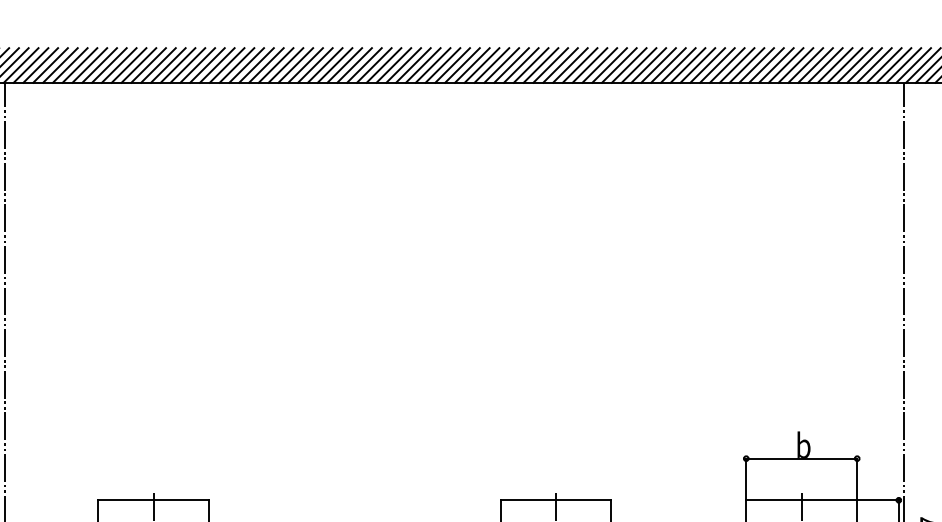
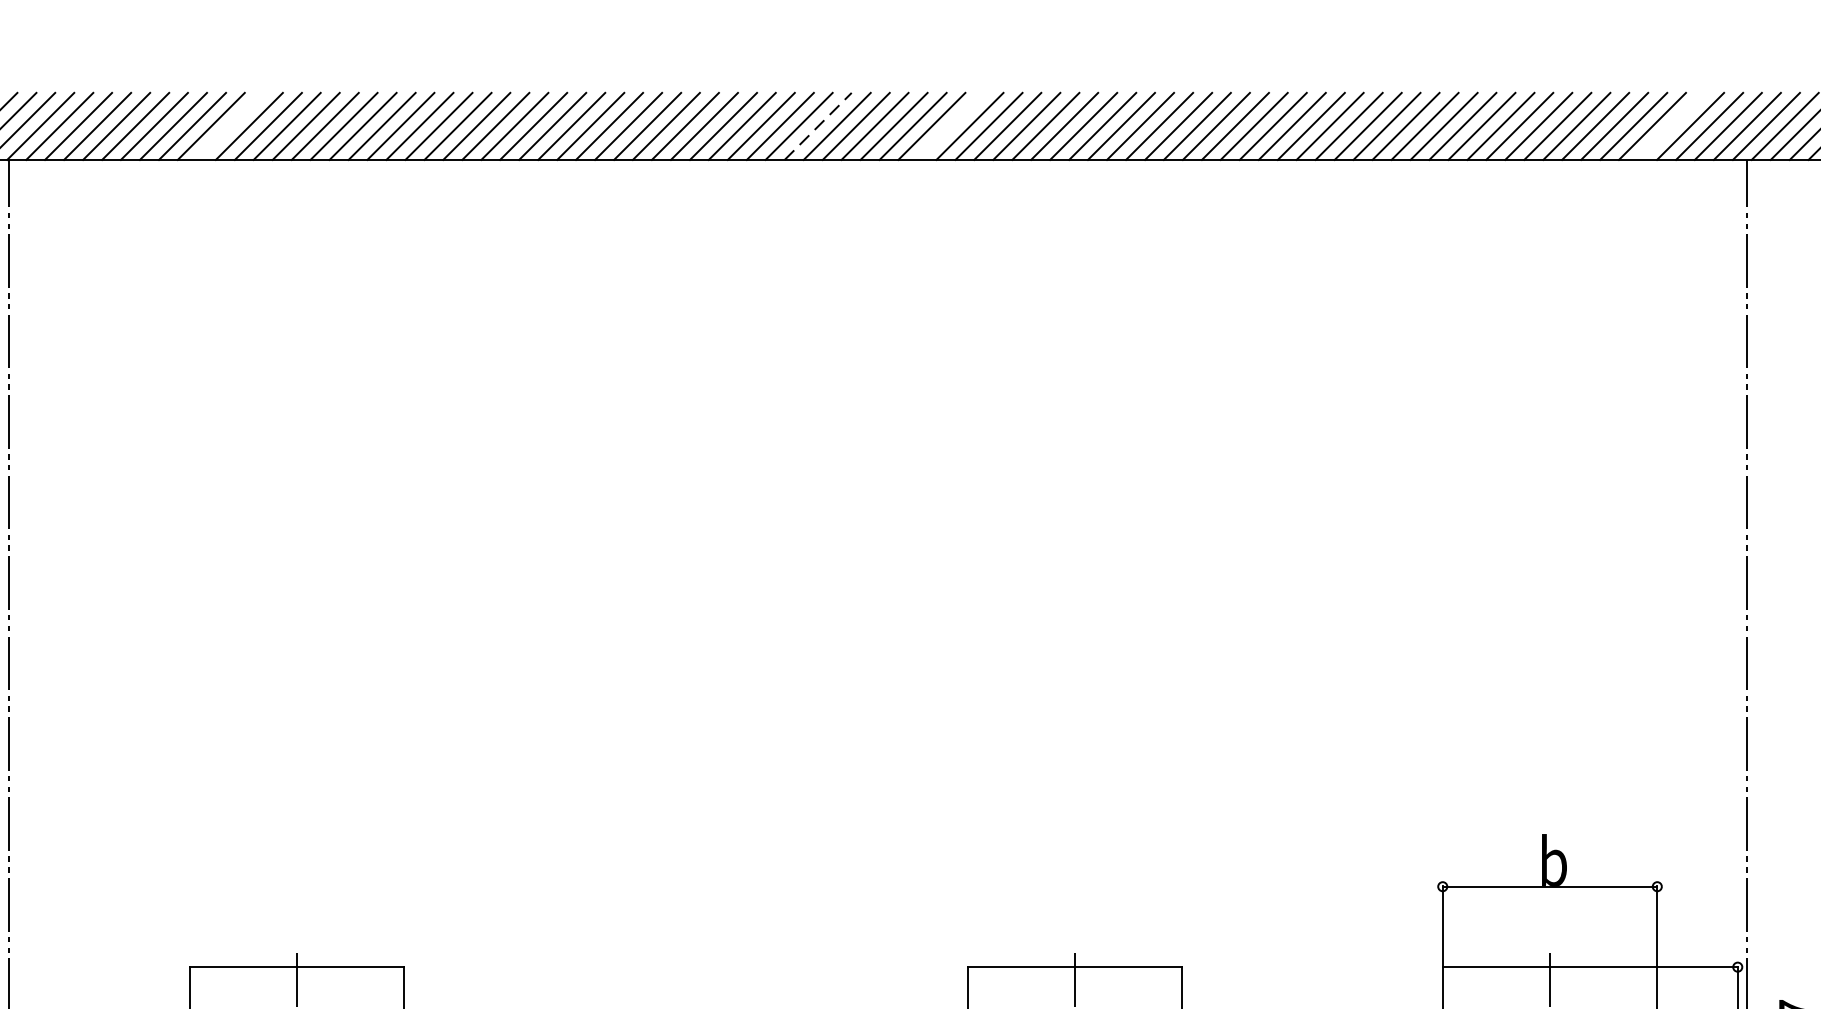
line: (118, 65) -> (228, 126), removed
line: (423, 65) -> (818, 126), solid -> dashed
line: (491, 65) -> (950, 126), removed
line: (864, 65) -> (1671, 126), removed

